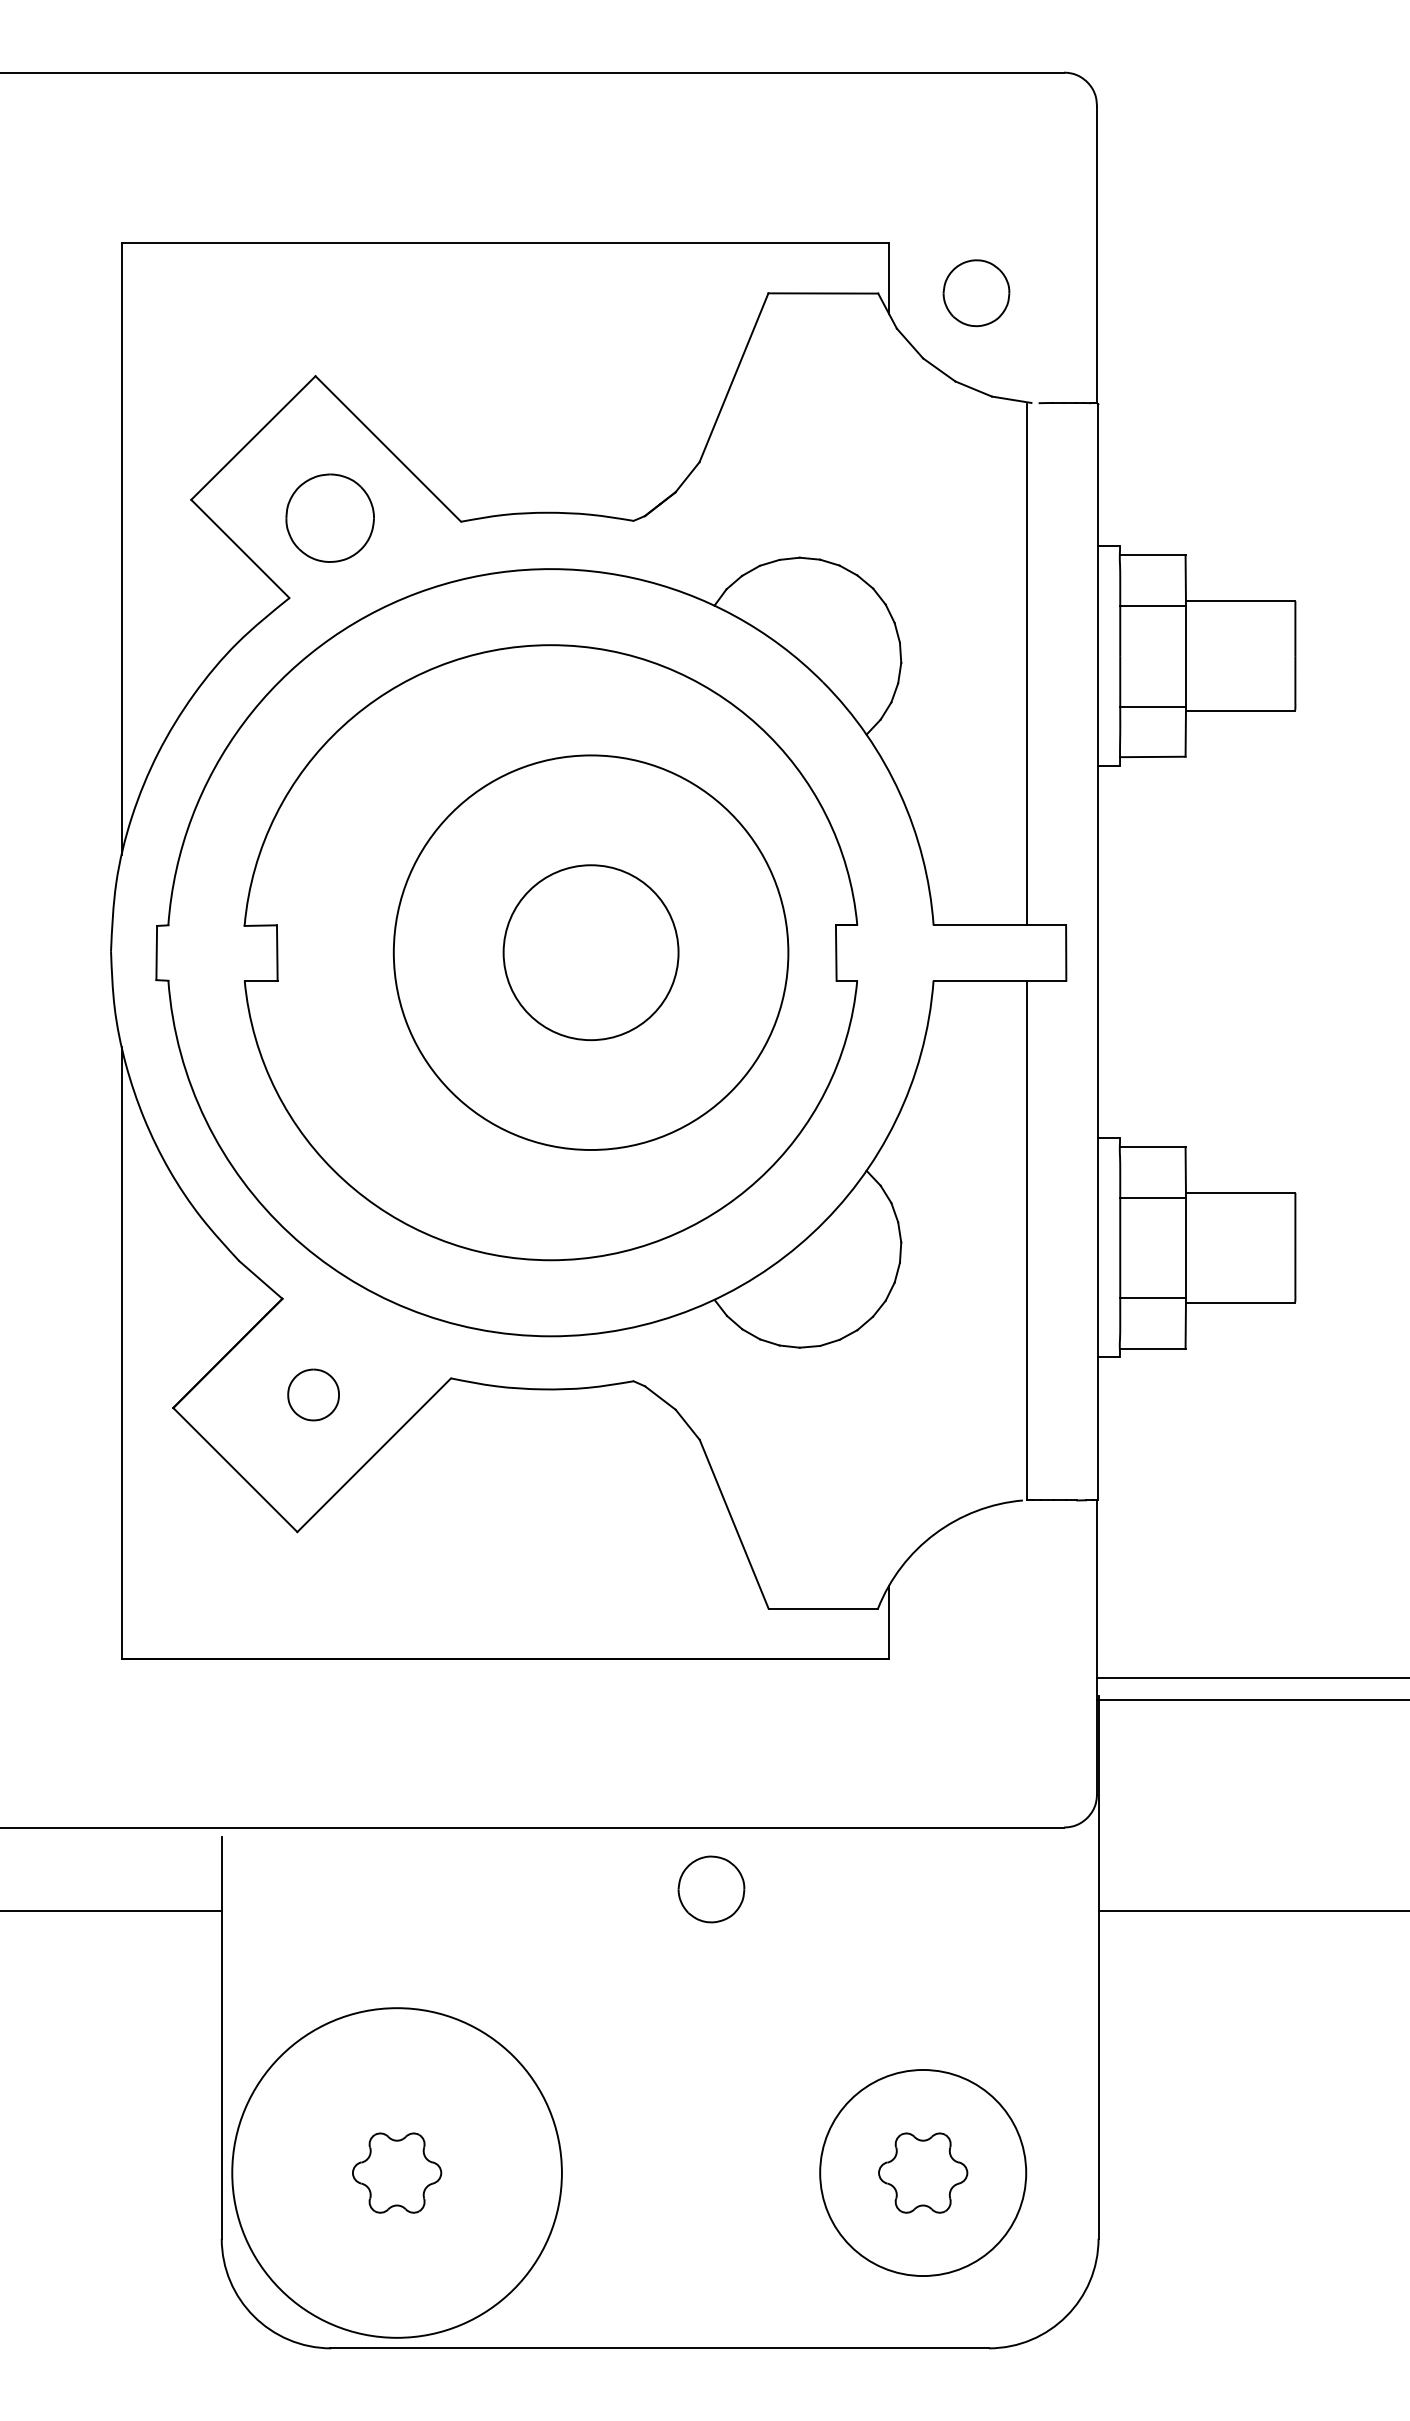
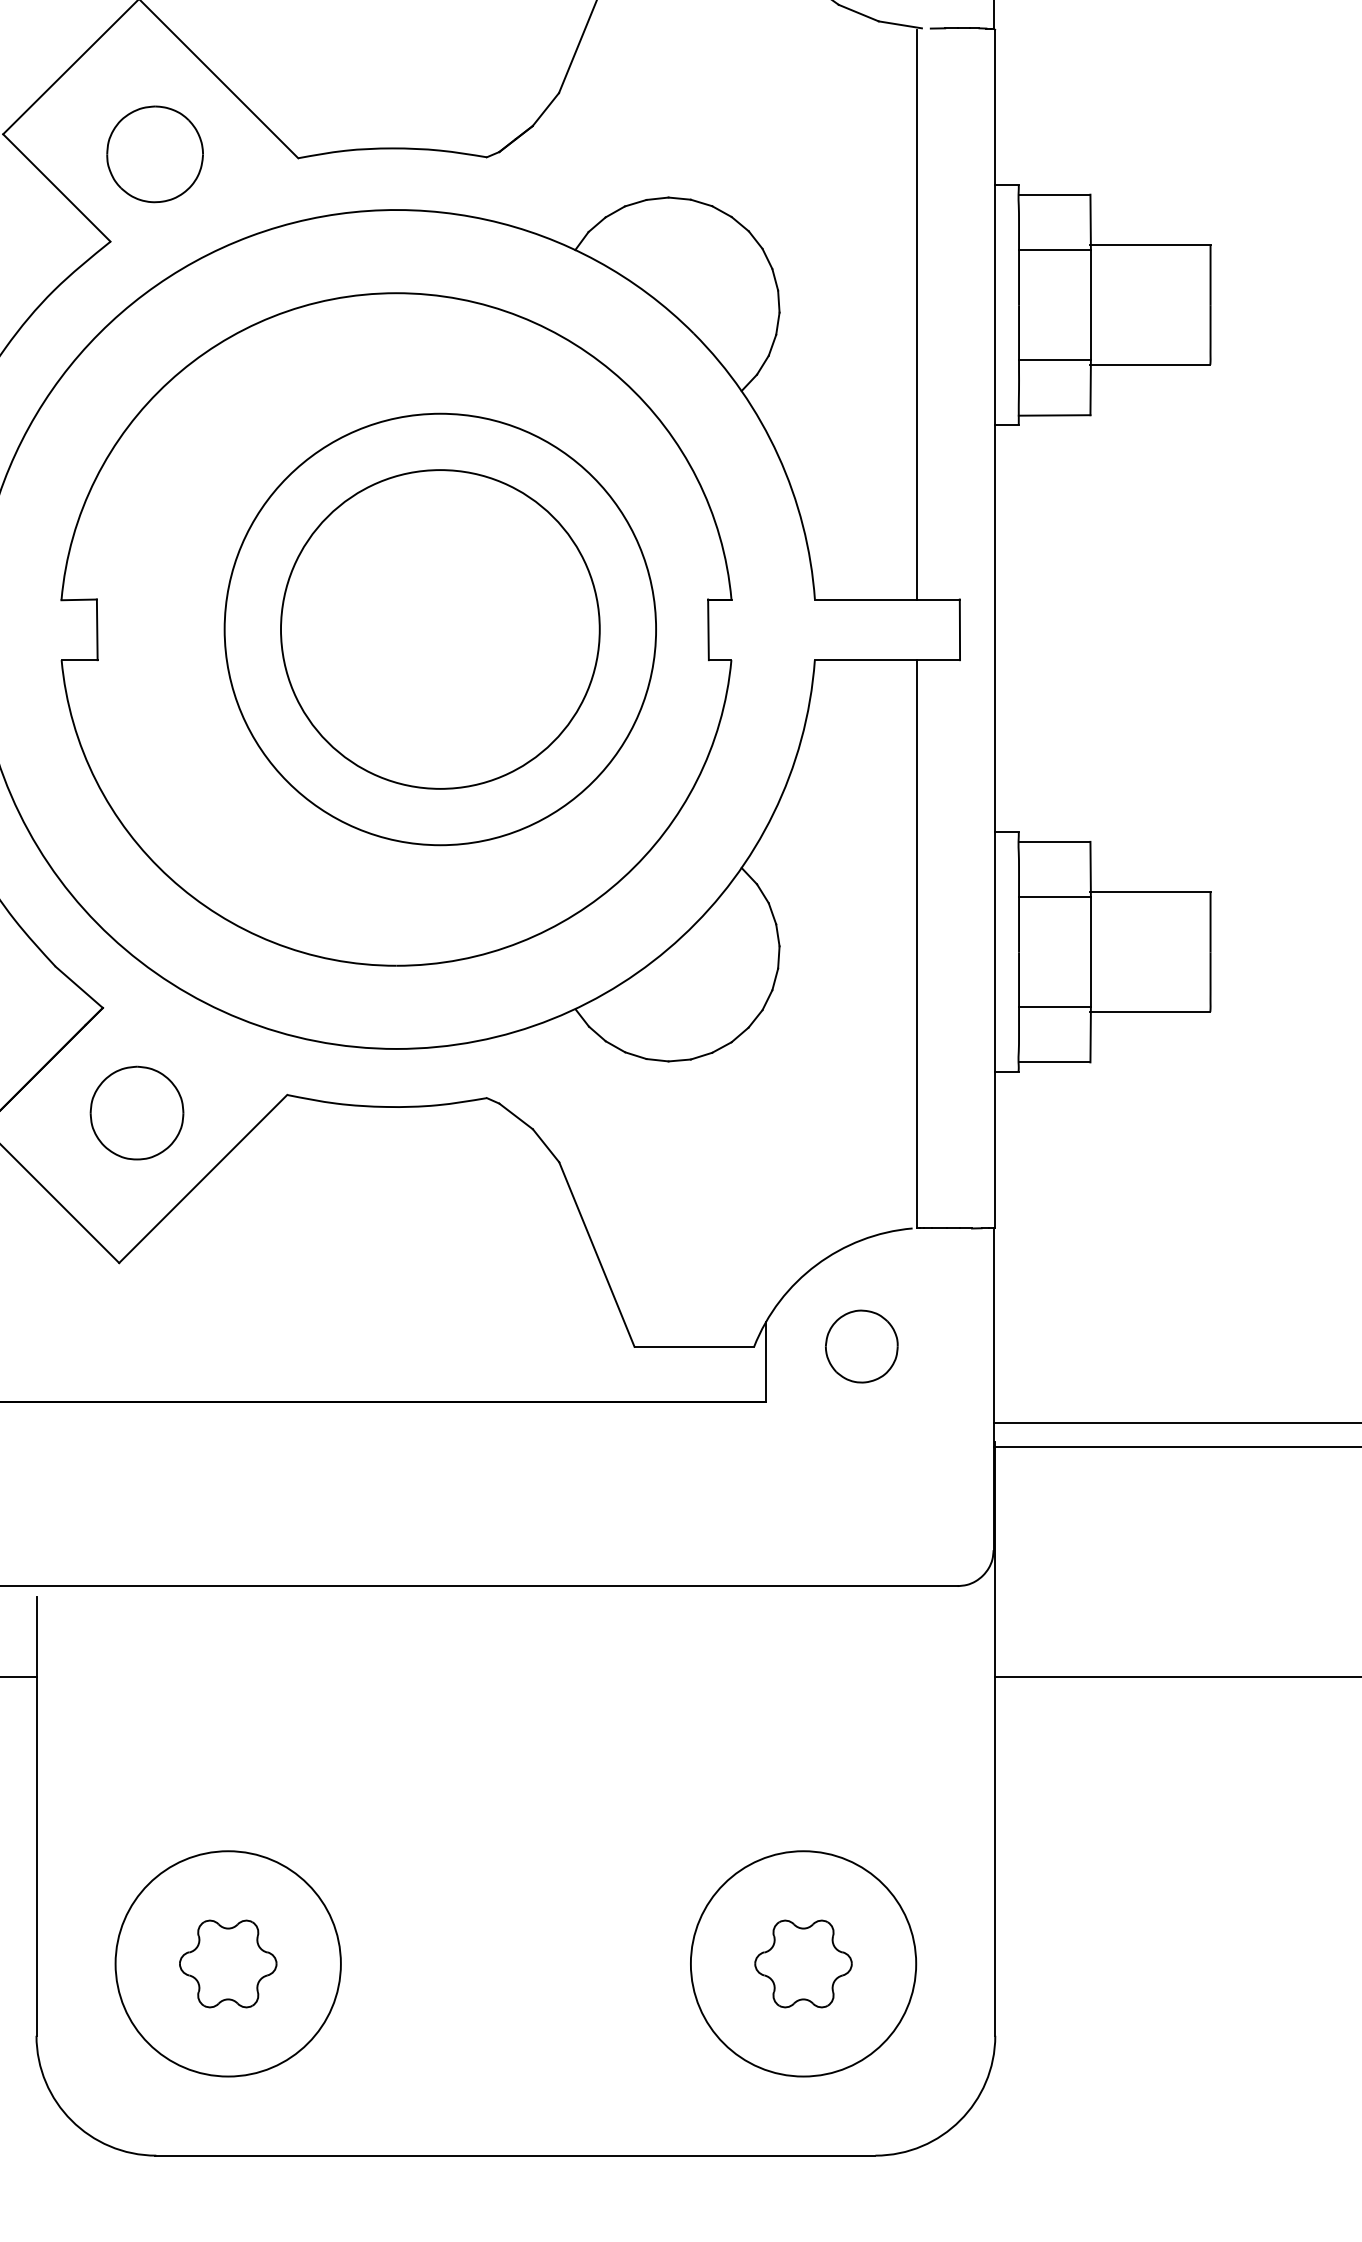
circle: (590, 952) -> (439, 629), size x1.67
part: (313, 1394) -> (136, 1112), size x1.67
part: (711, 1889) -> (861, 1346), moved
circle: (397, 2172) -> (228, 1963), size x0.62

